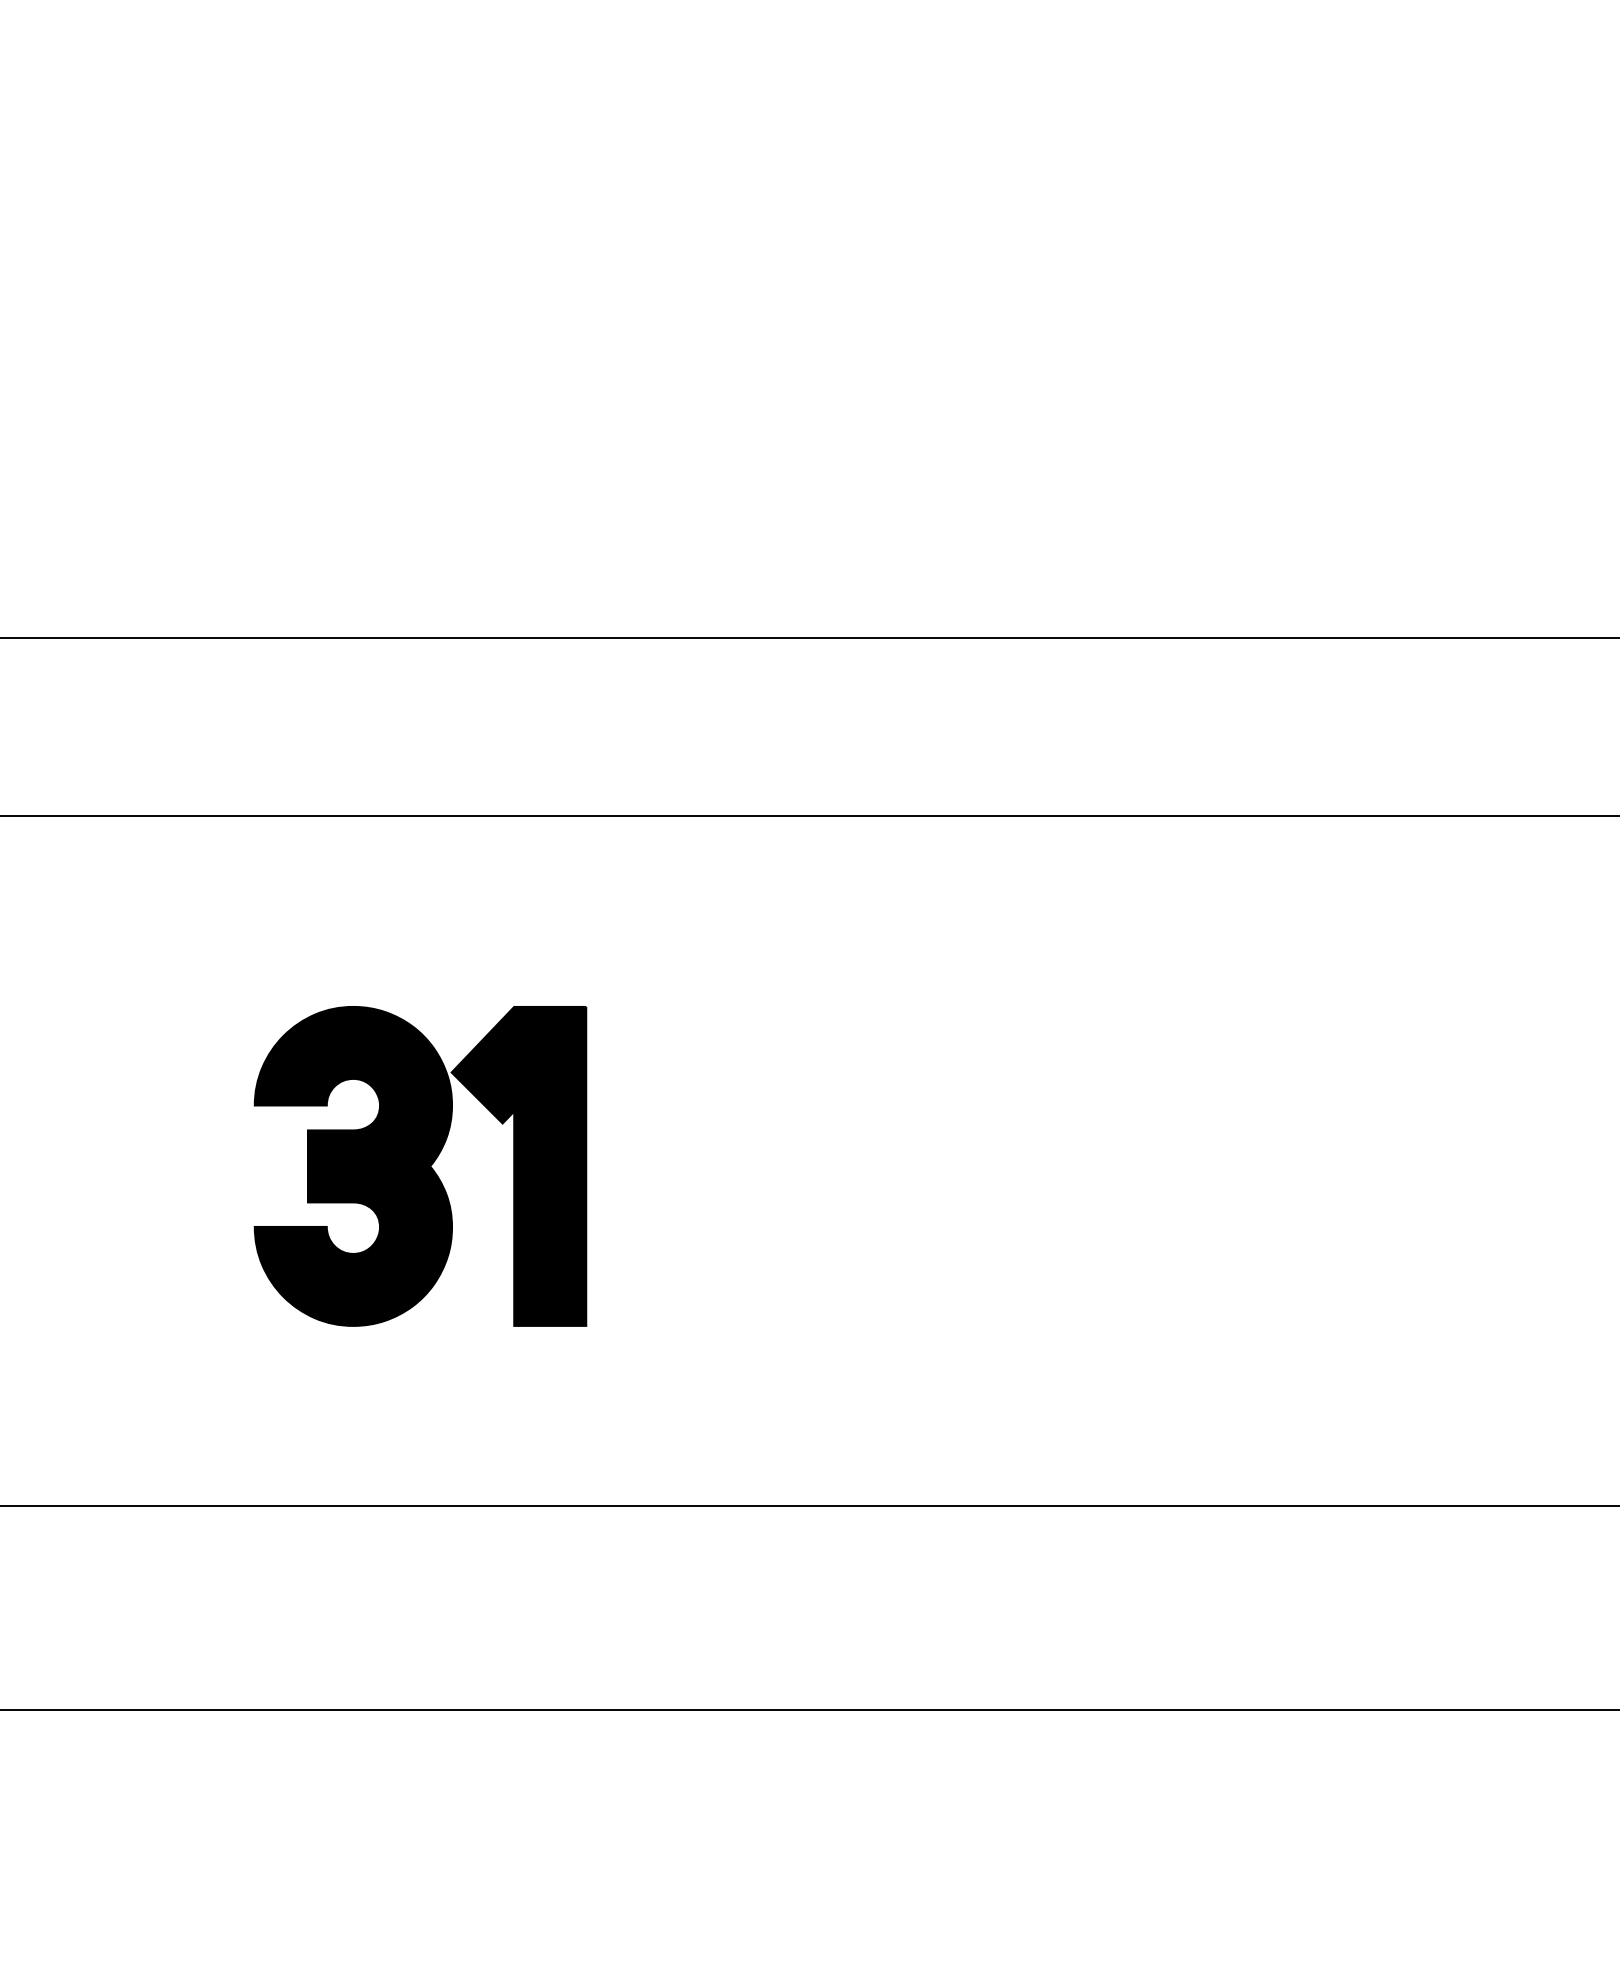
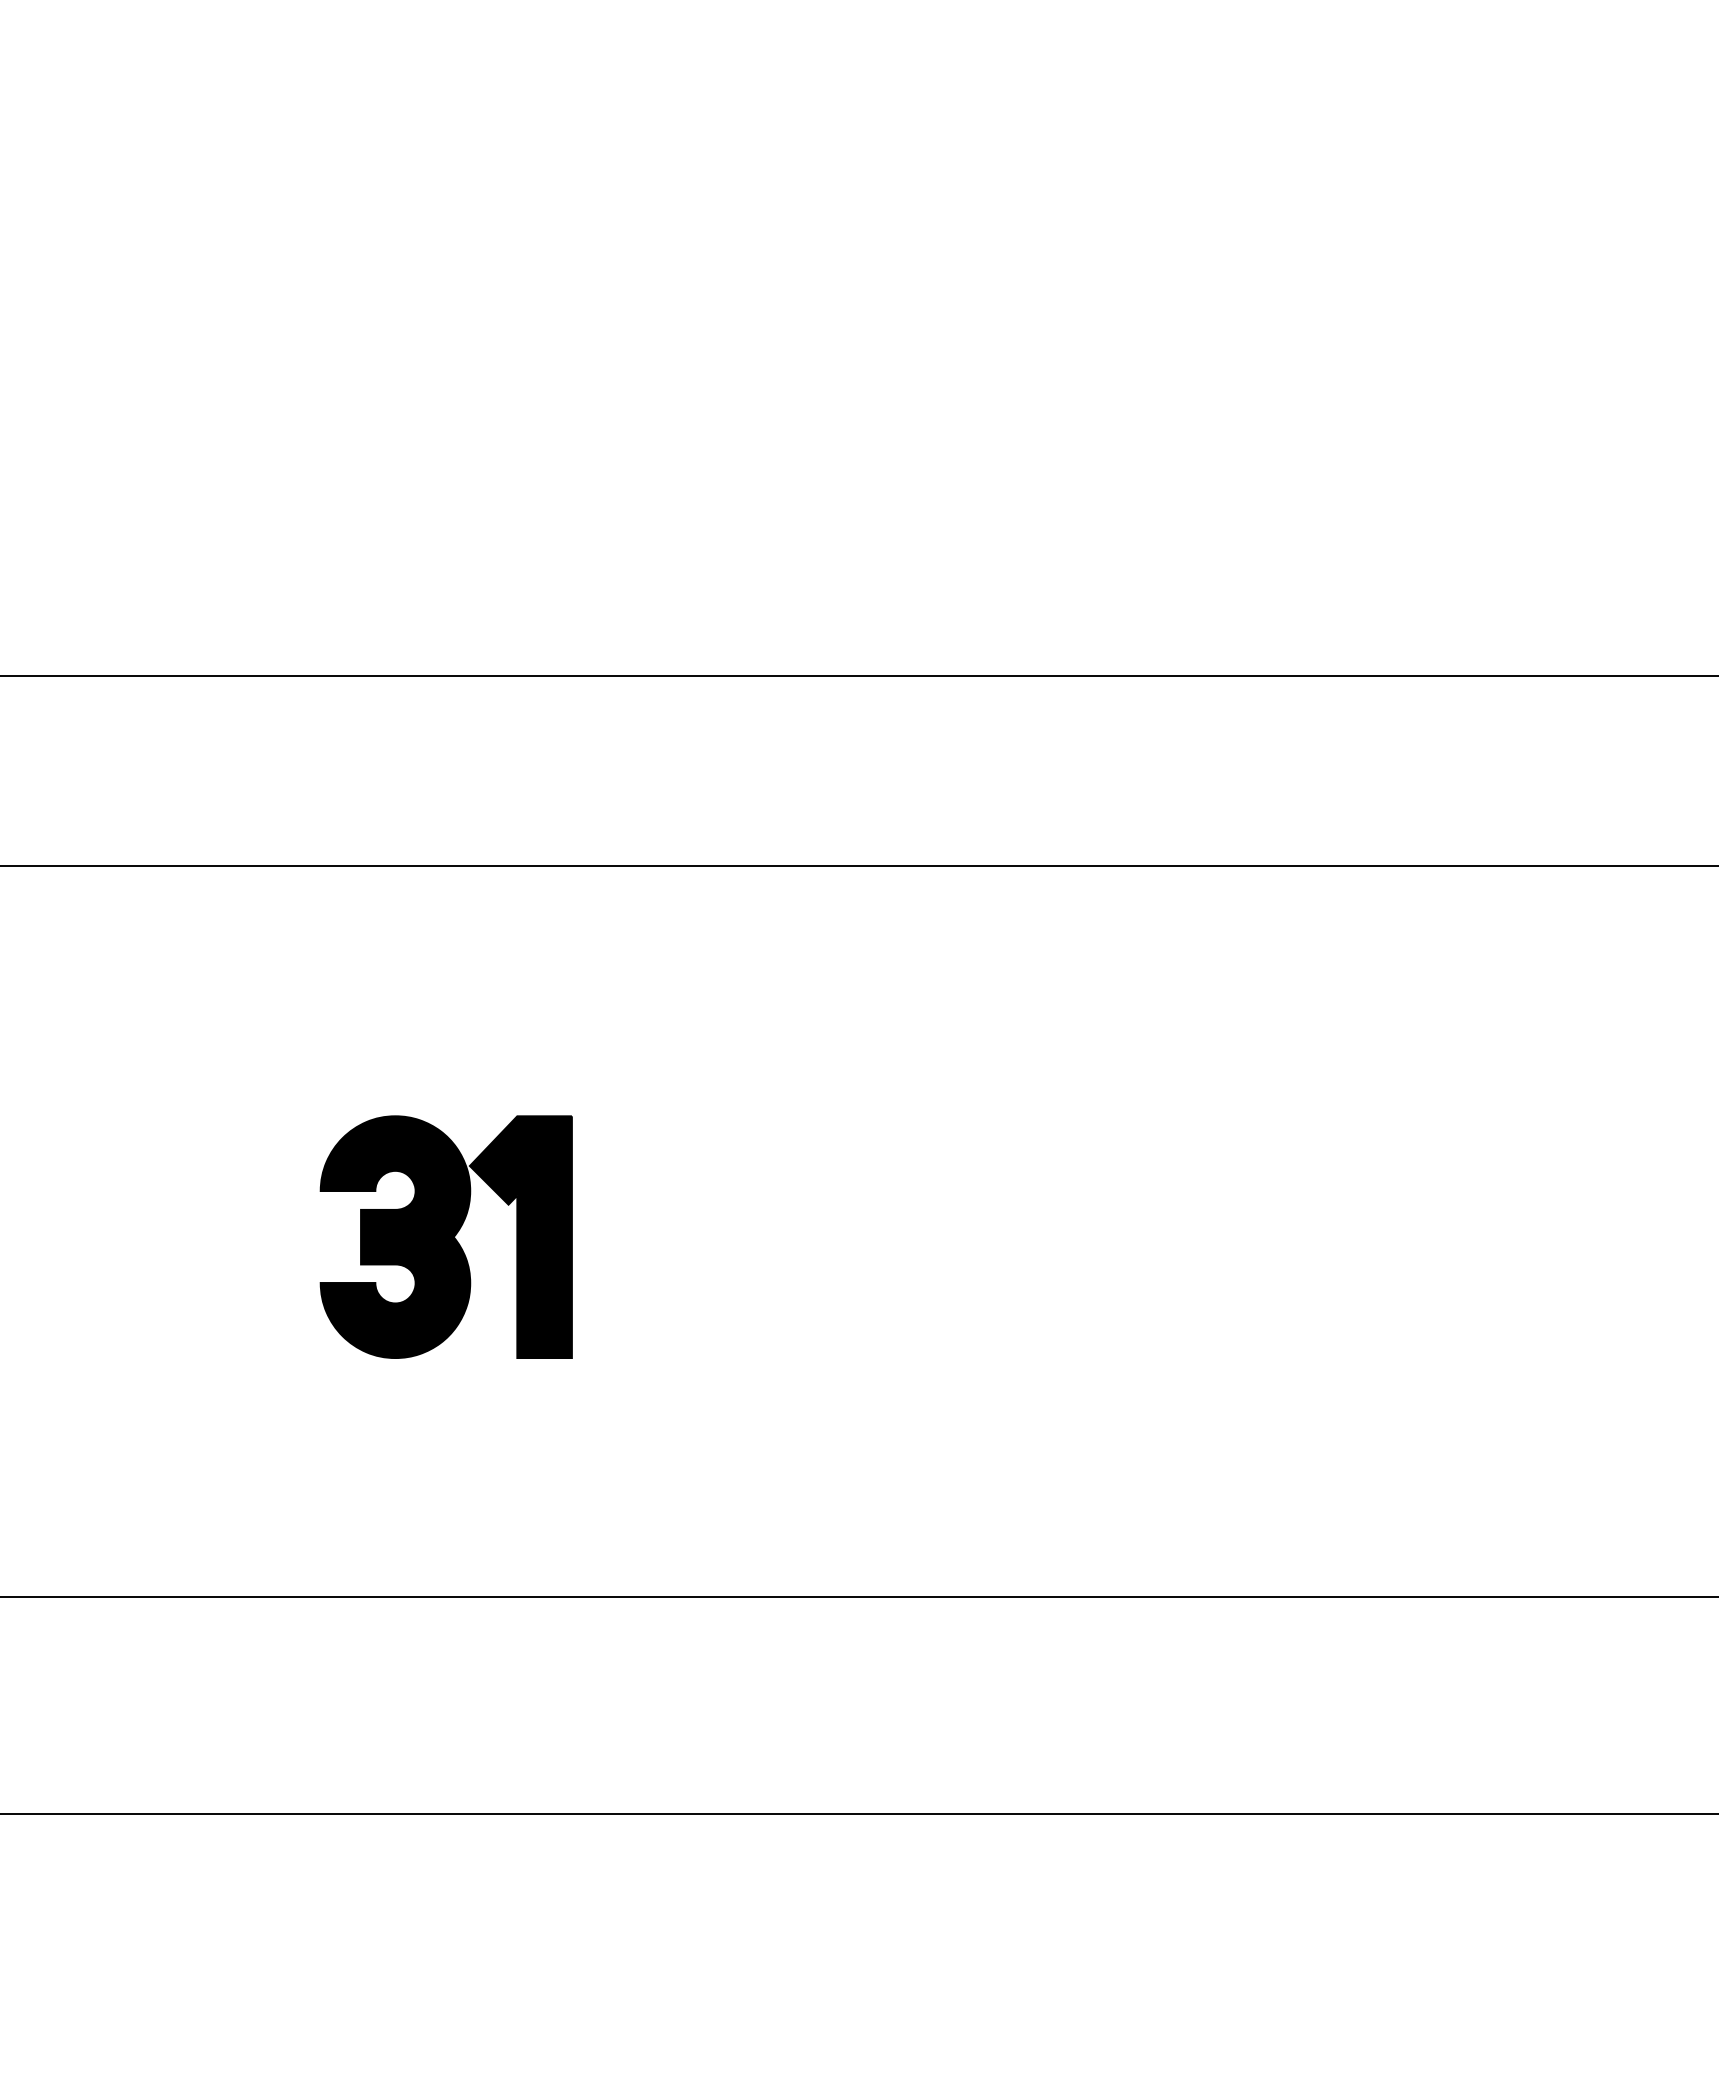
part: (420, 1166) -> (446, 1237), size x0.71

